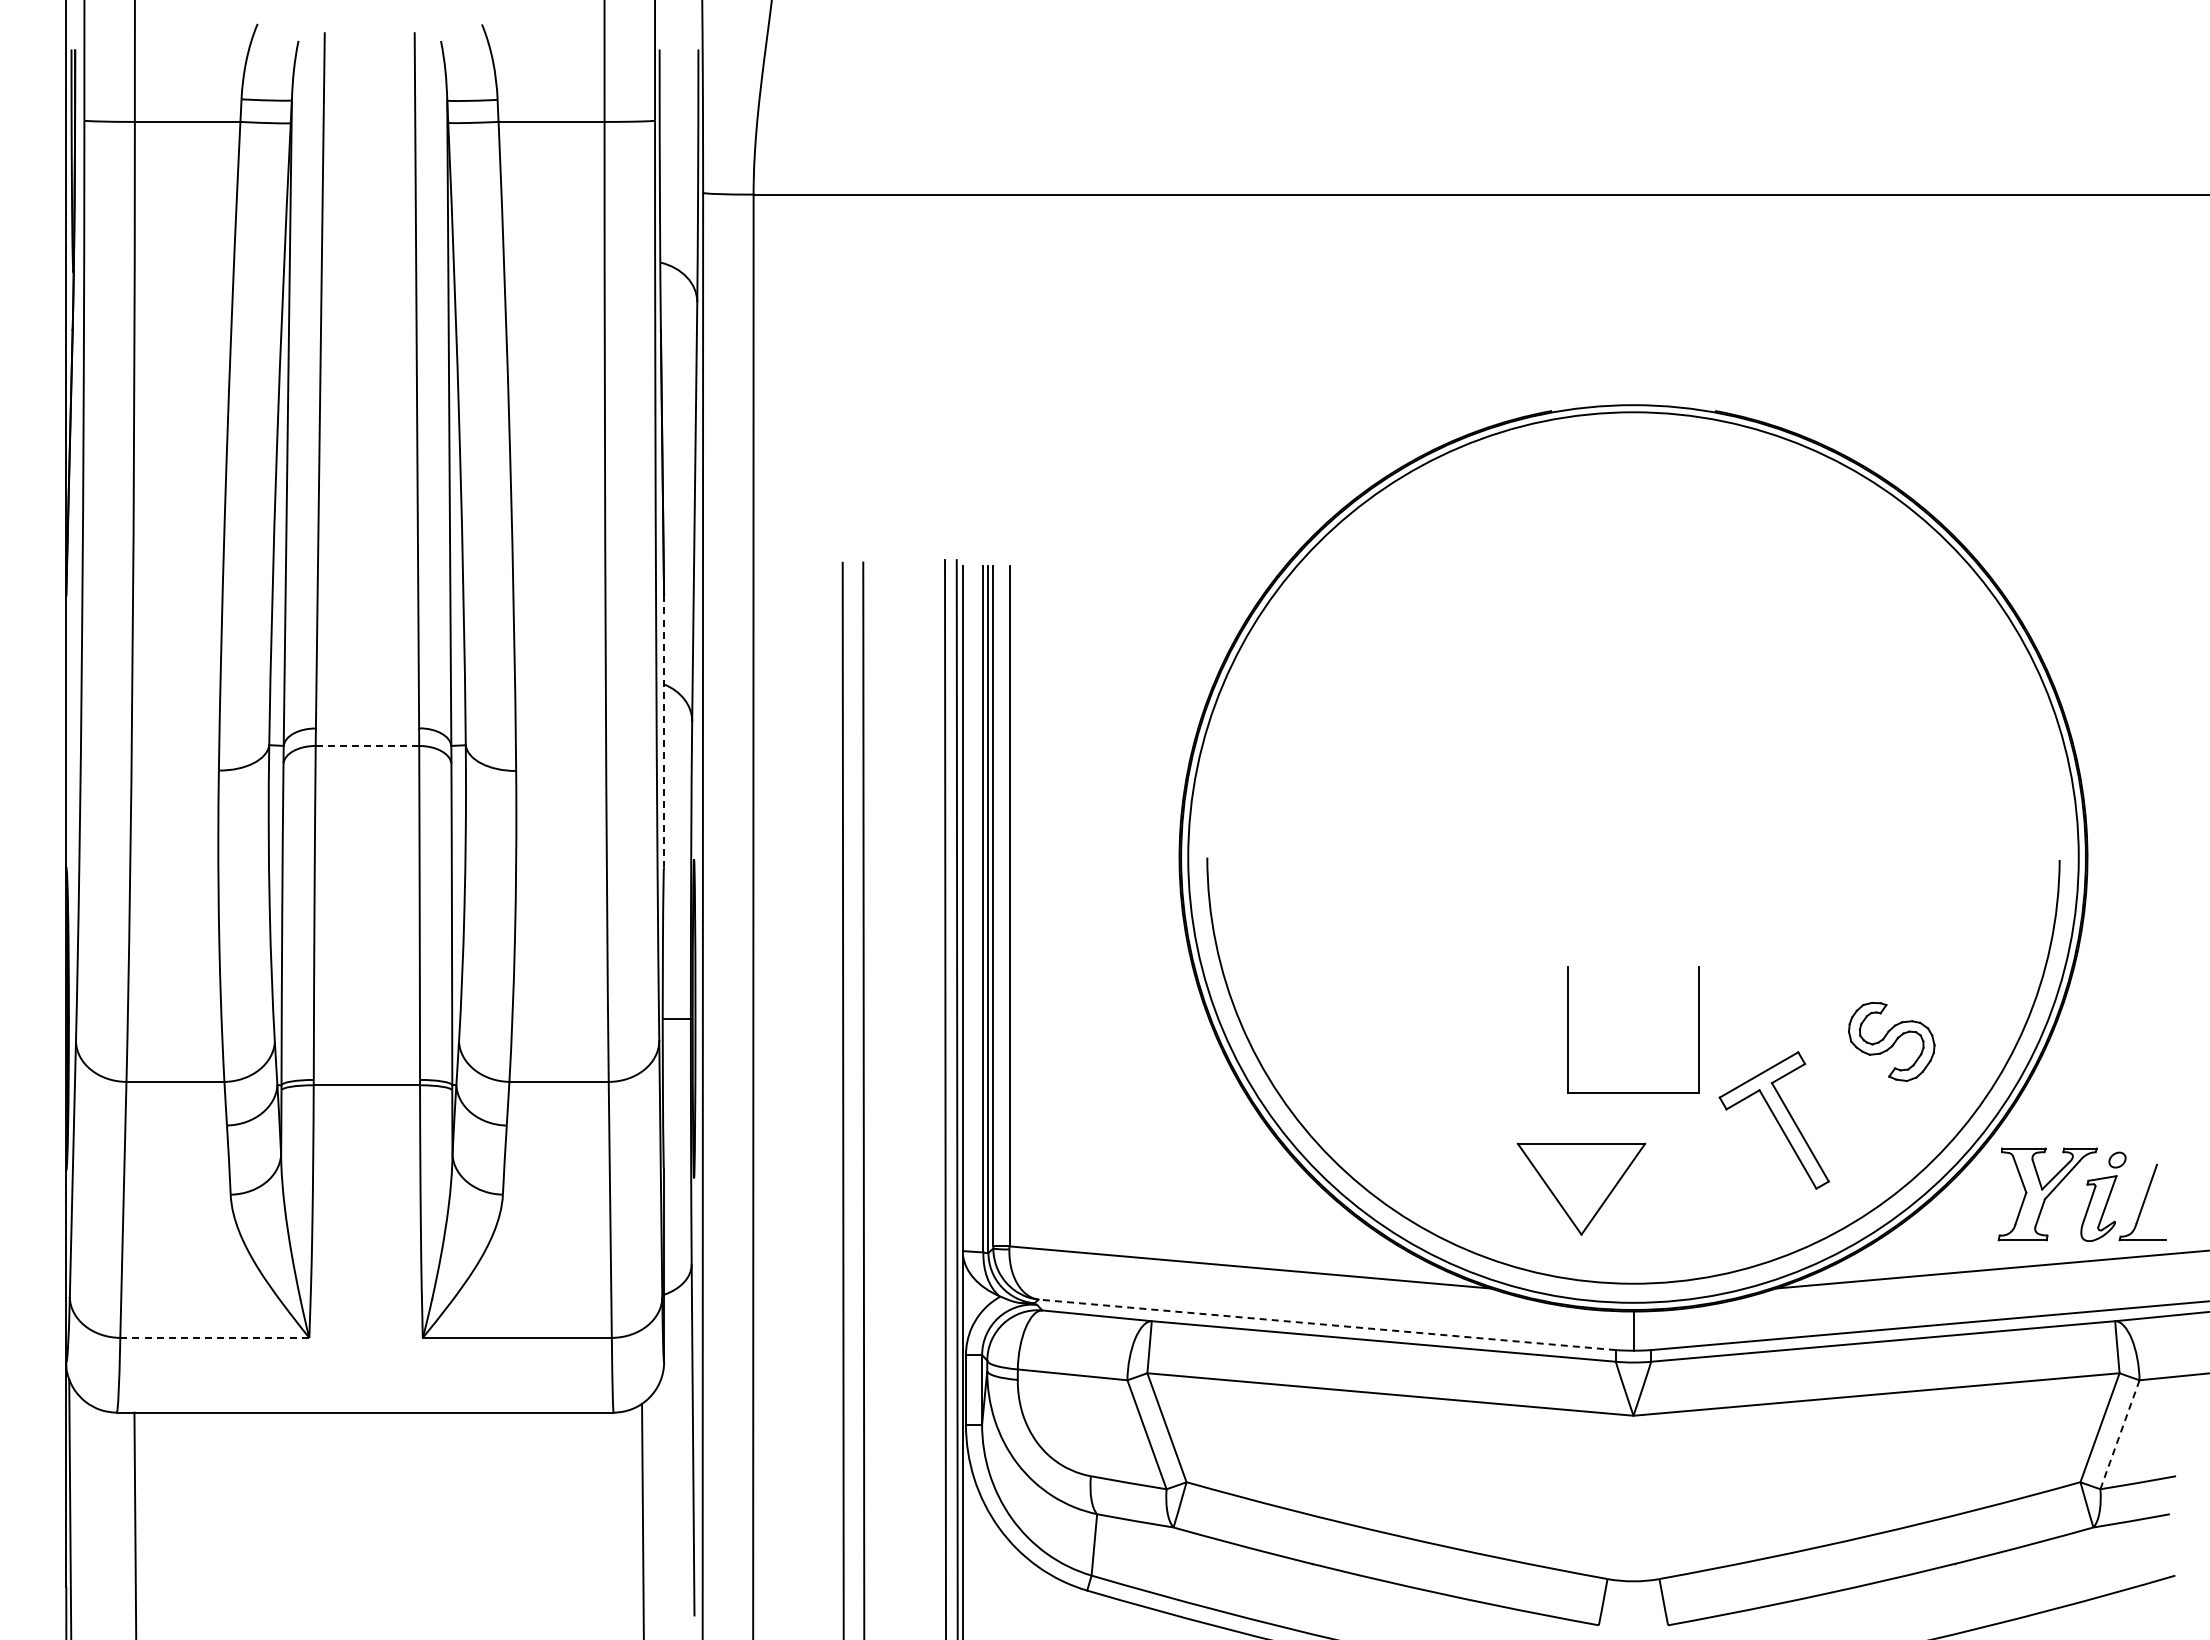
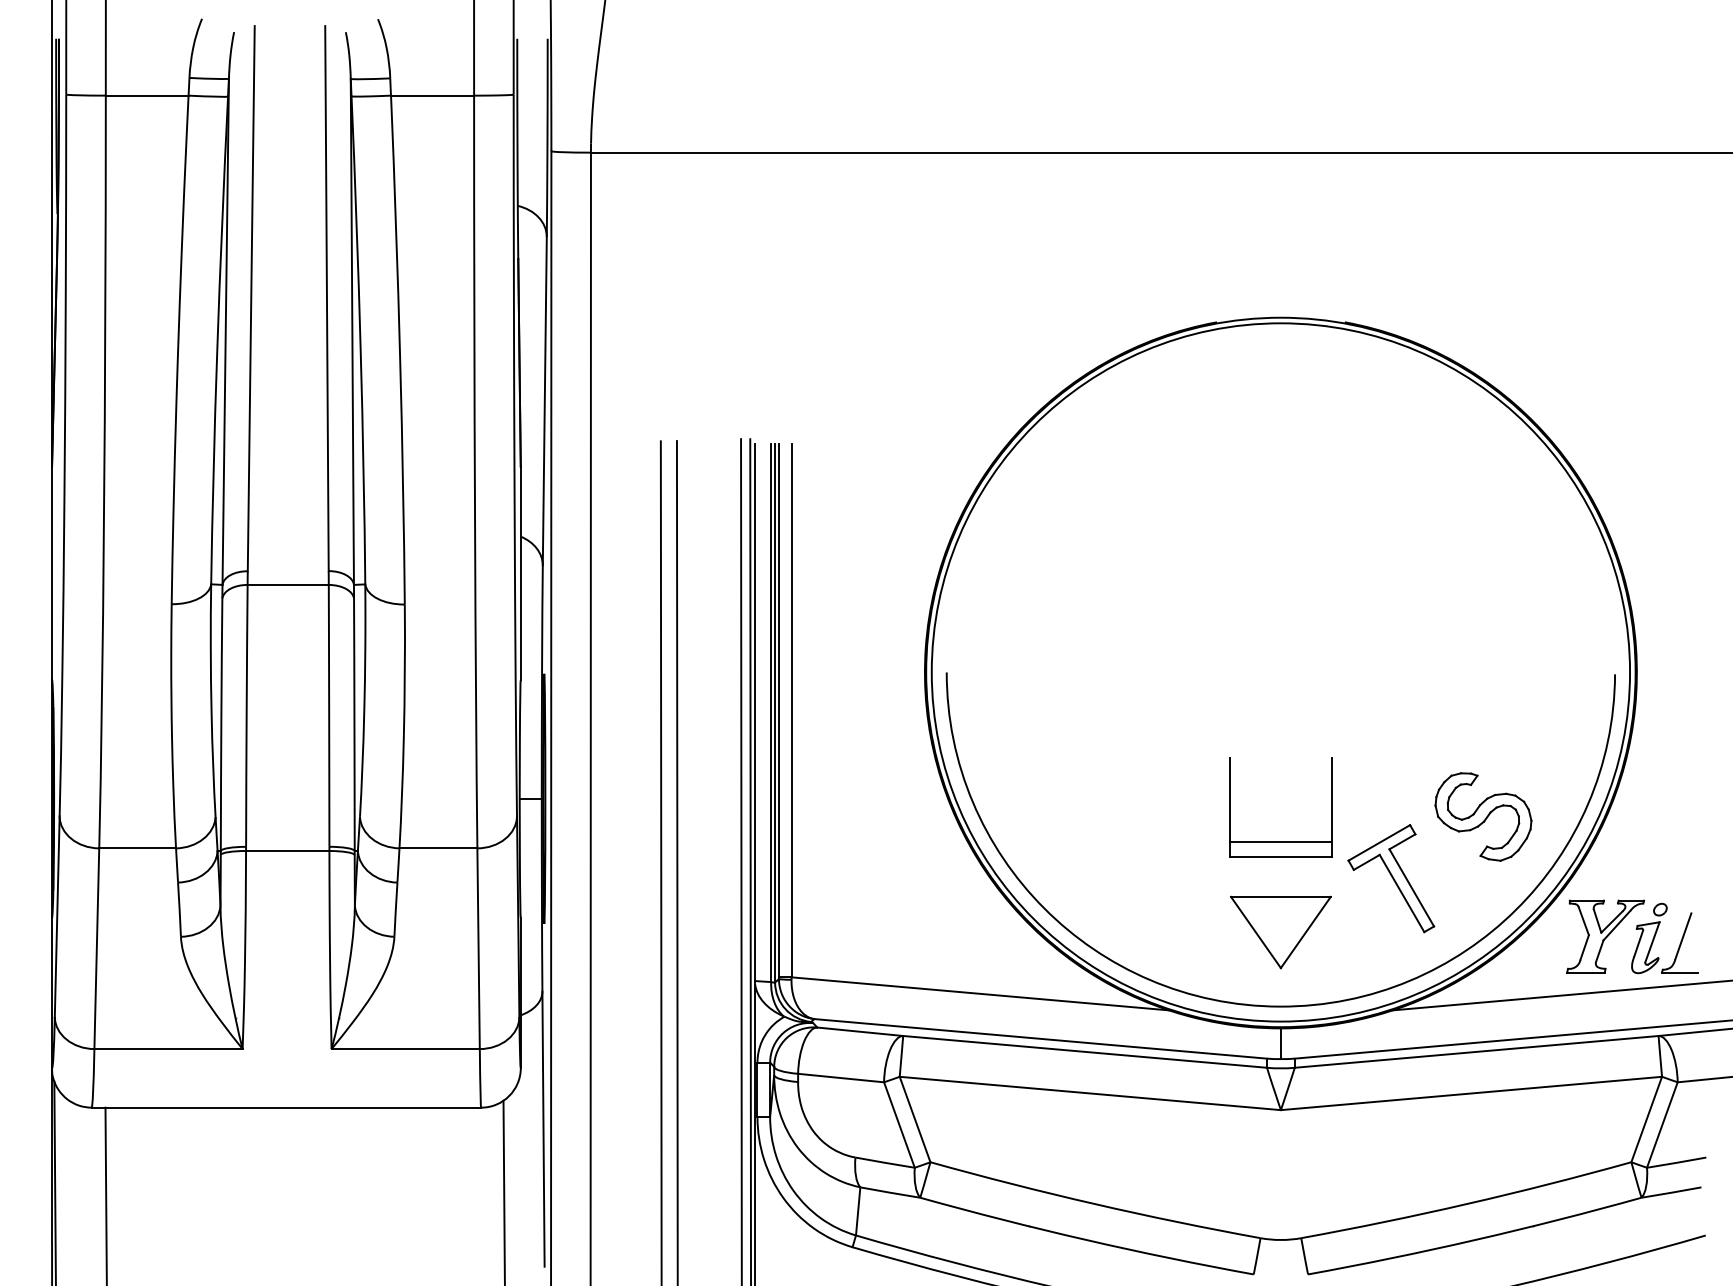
line: (664, 731) -> (521, 573), dashed -> solid
line: (367, 746) -> (288, 585), dashed -> solid
part: (1891, 1041) -> (1483, 816), size x1.43
line: (1633, 1073) -> (1280, 841), added
part: (1581, 1188) -> (1280, 931), moved
line: (1327, 1324) -> (1040, 1038), dashed -> solid
line: (214, 1337) -> (168, 1048), dashed -> solid
line: (2120, 1434) -> (1662, 1124), dashed -> solid

